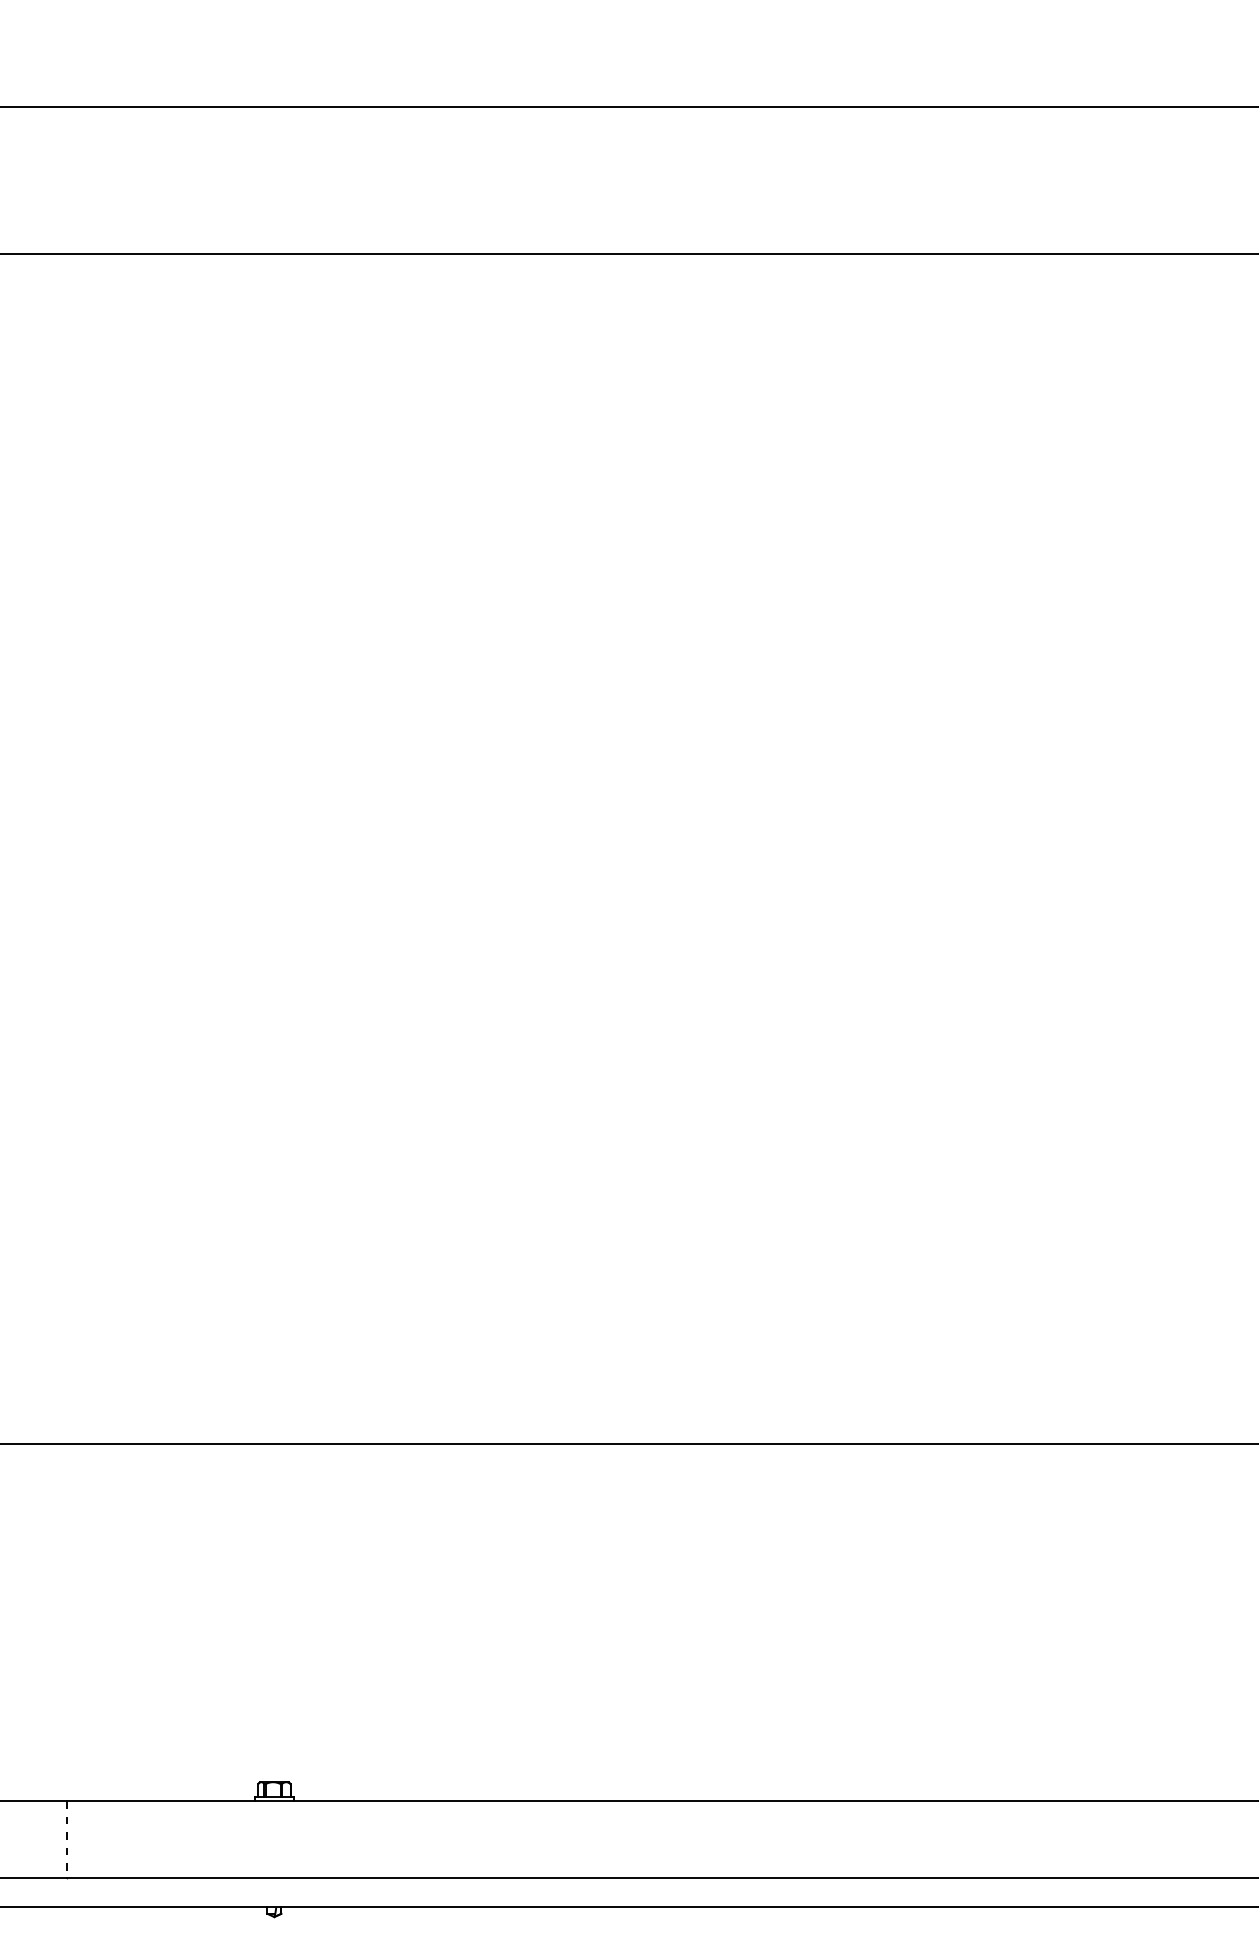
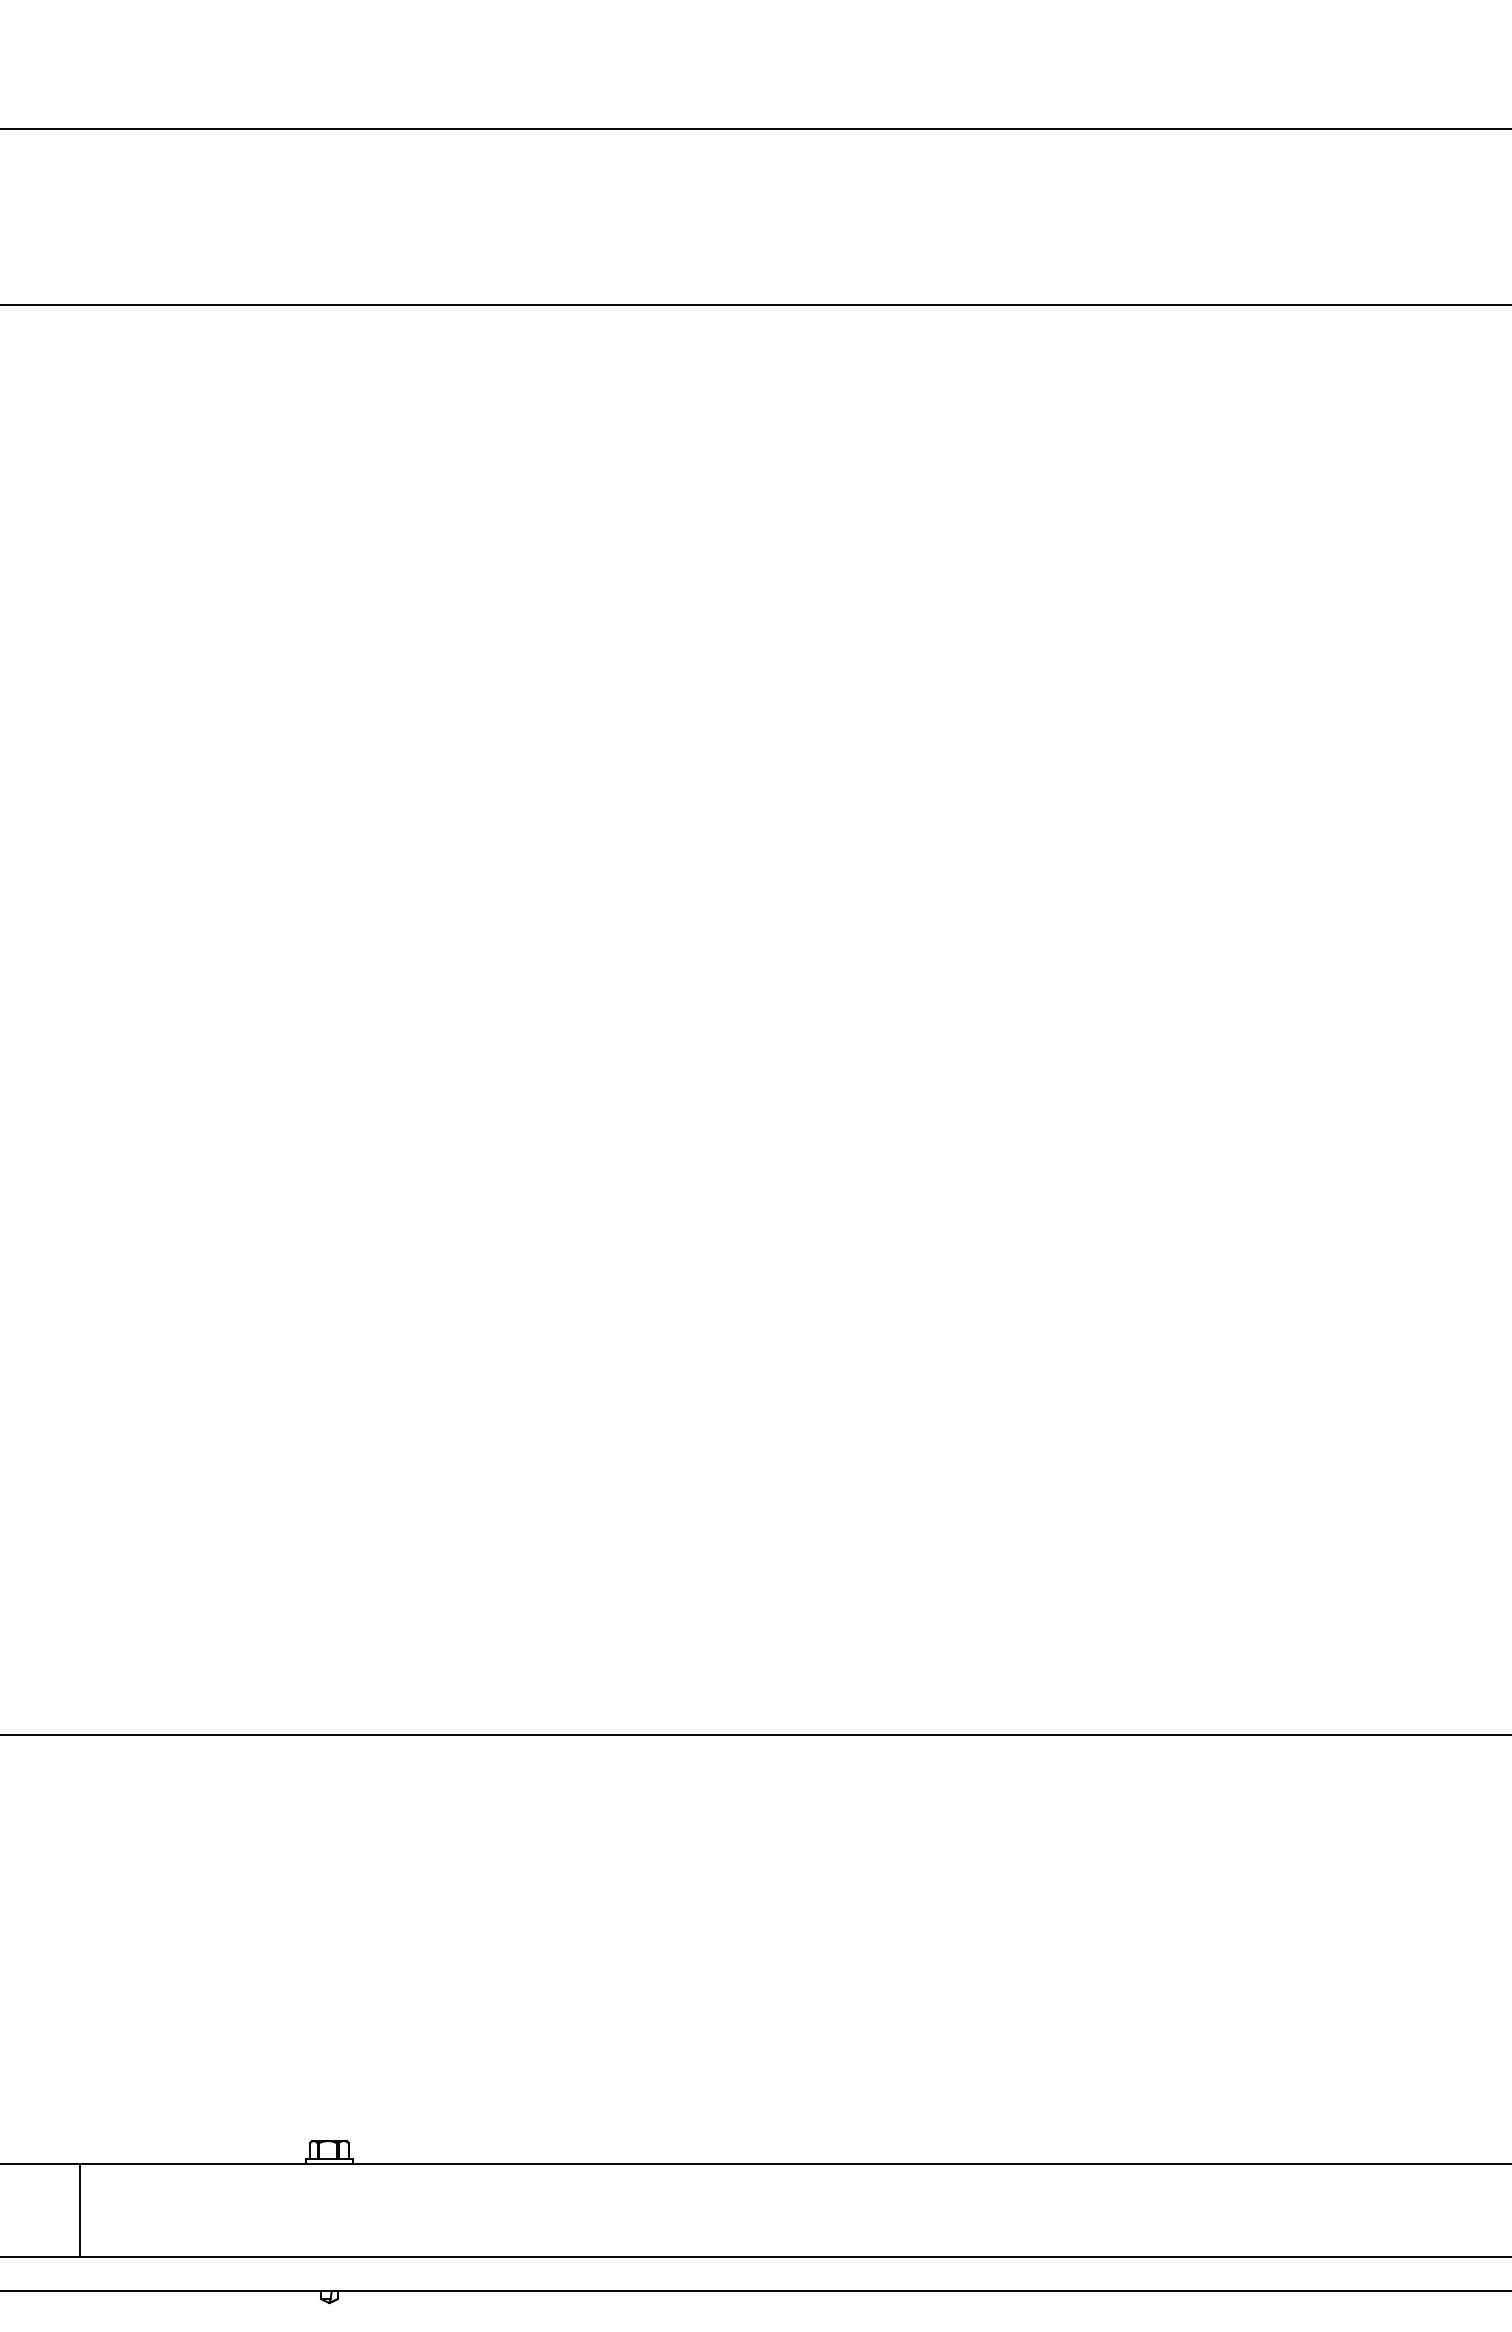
line: (66, 1839) -> (79, 2209), dashed -> solid

